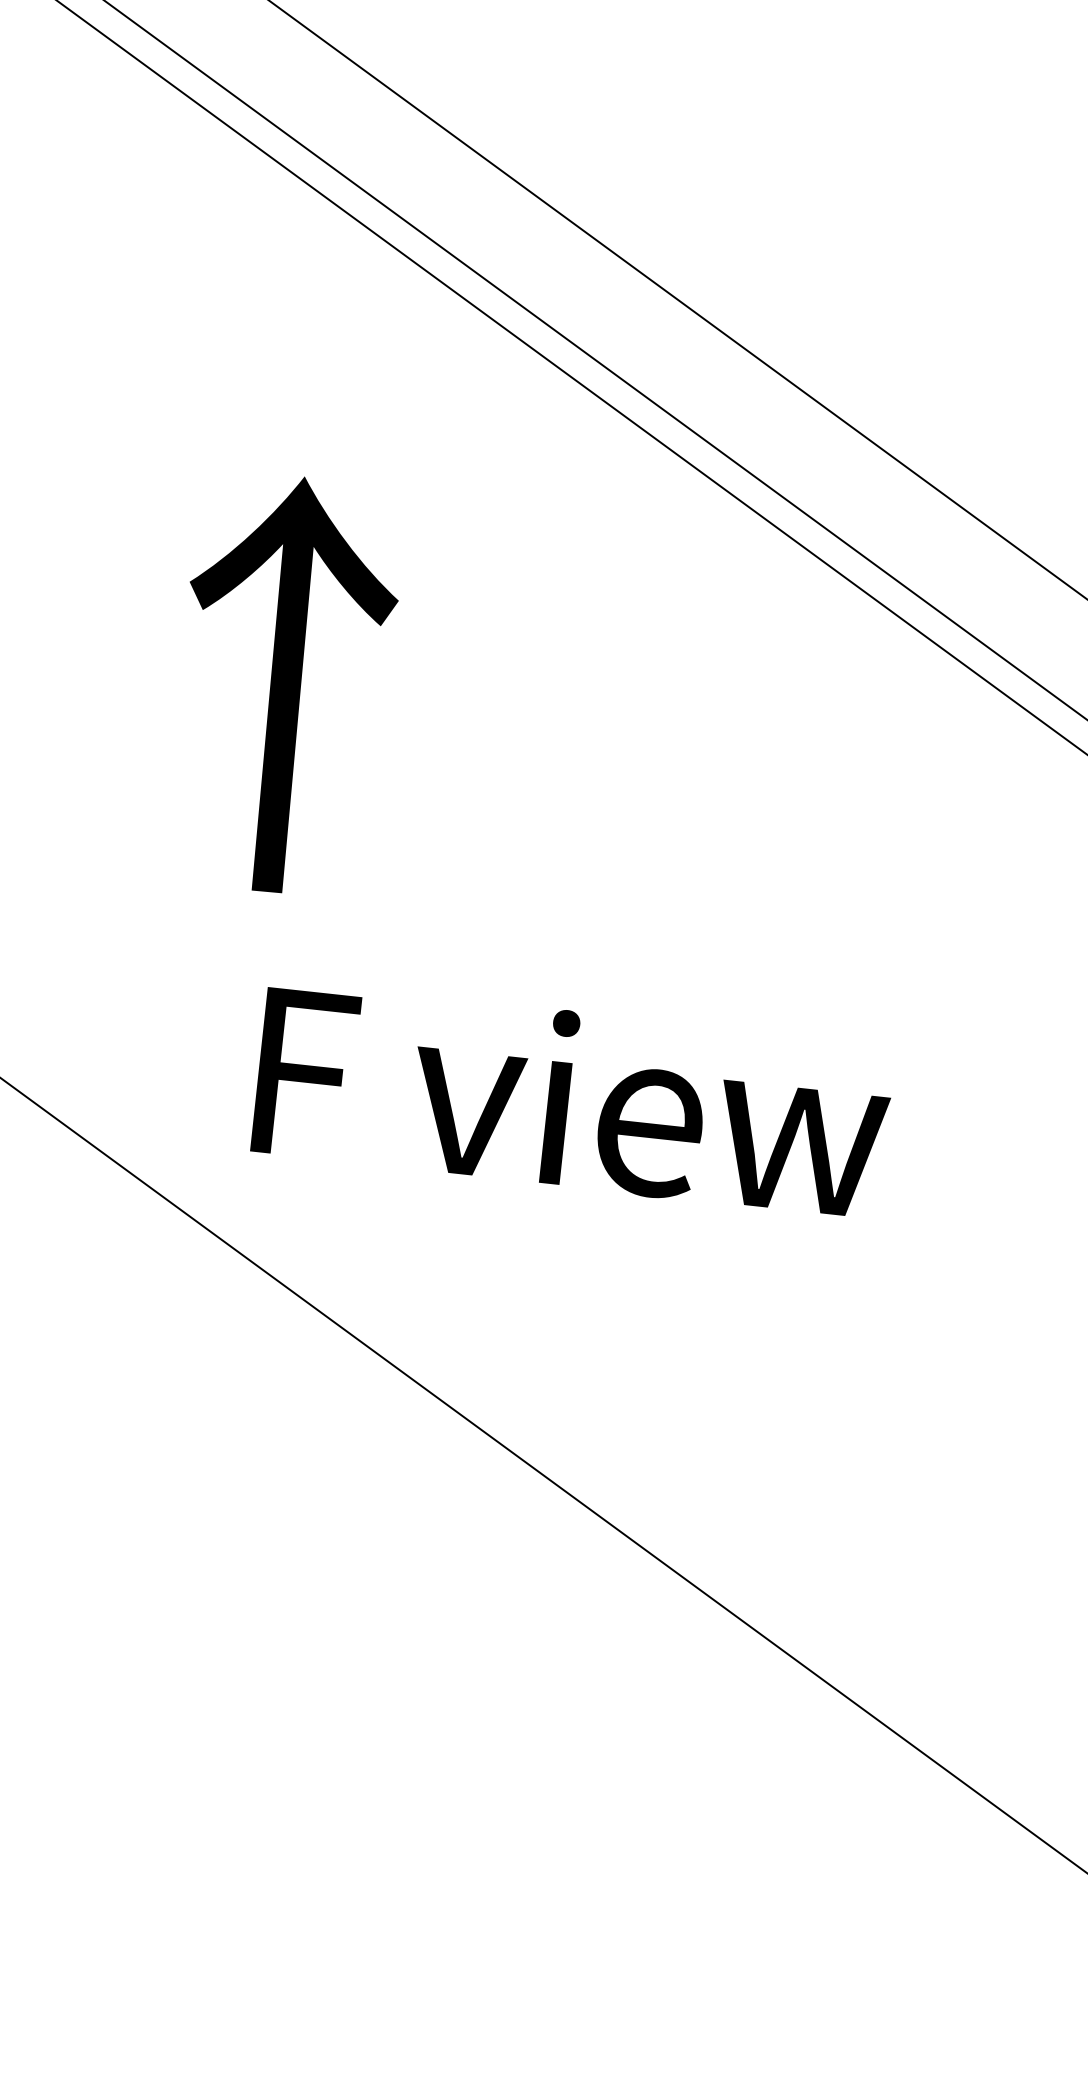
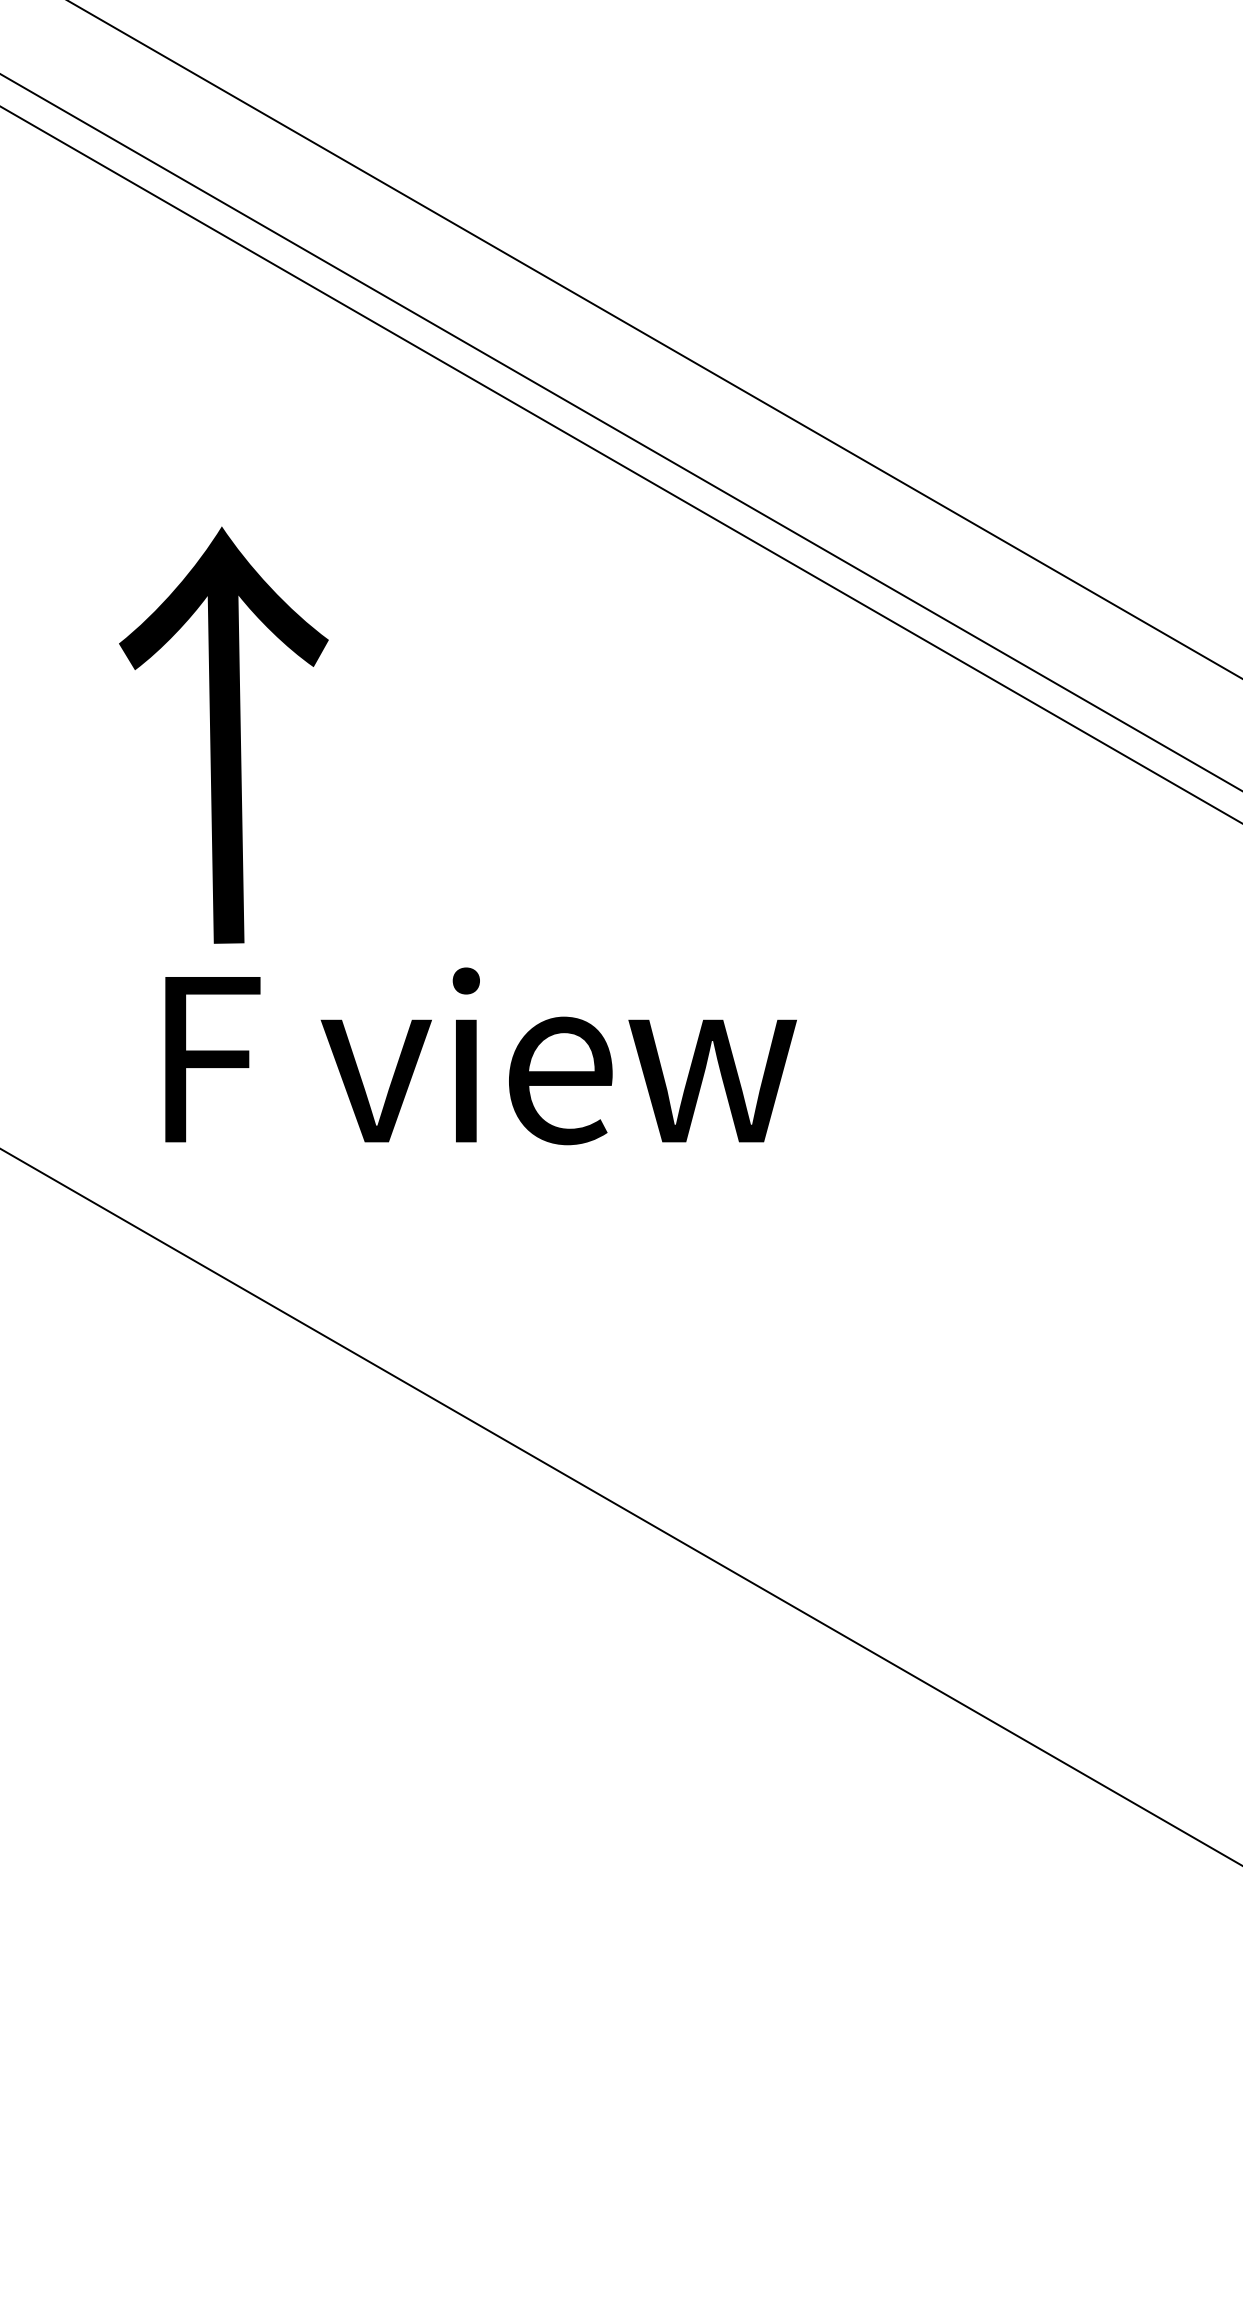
text: (283, 683) -> (223, 734), moved

